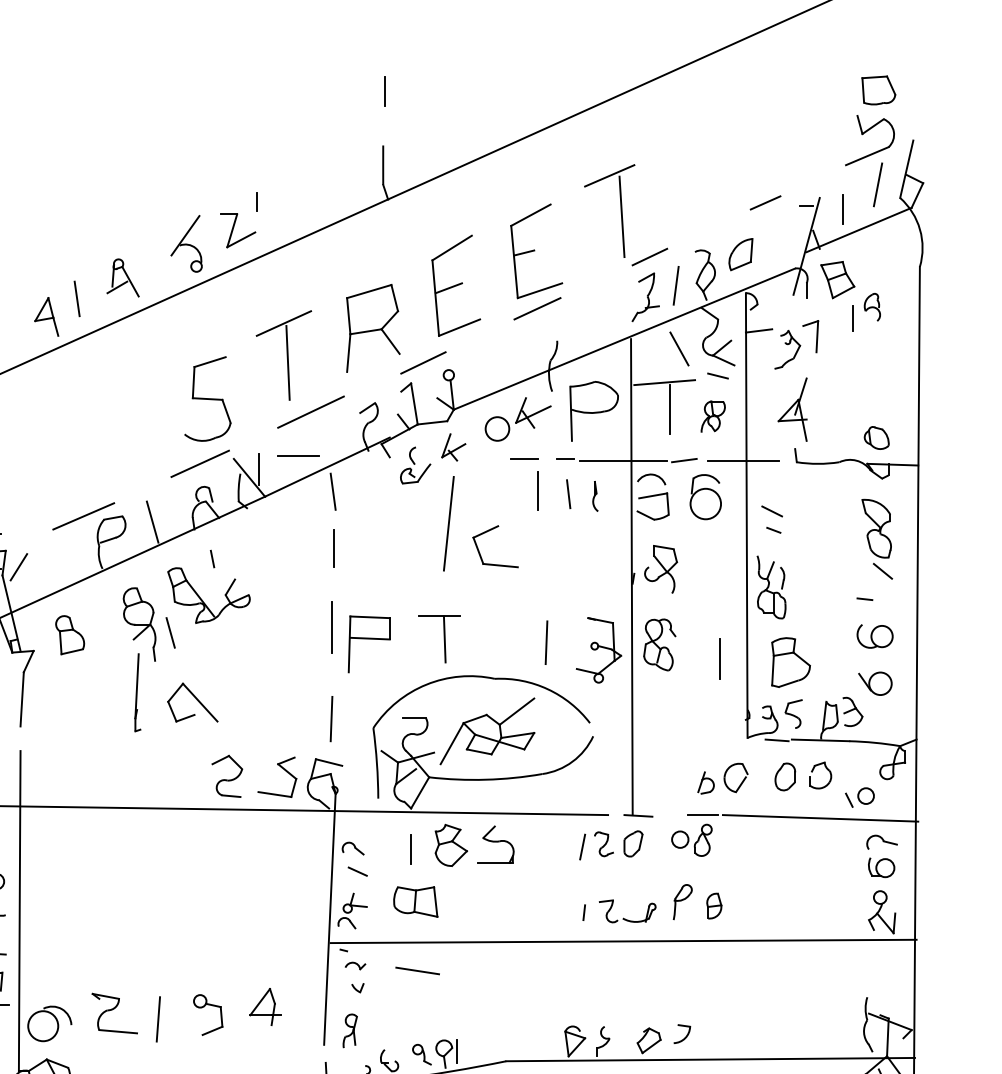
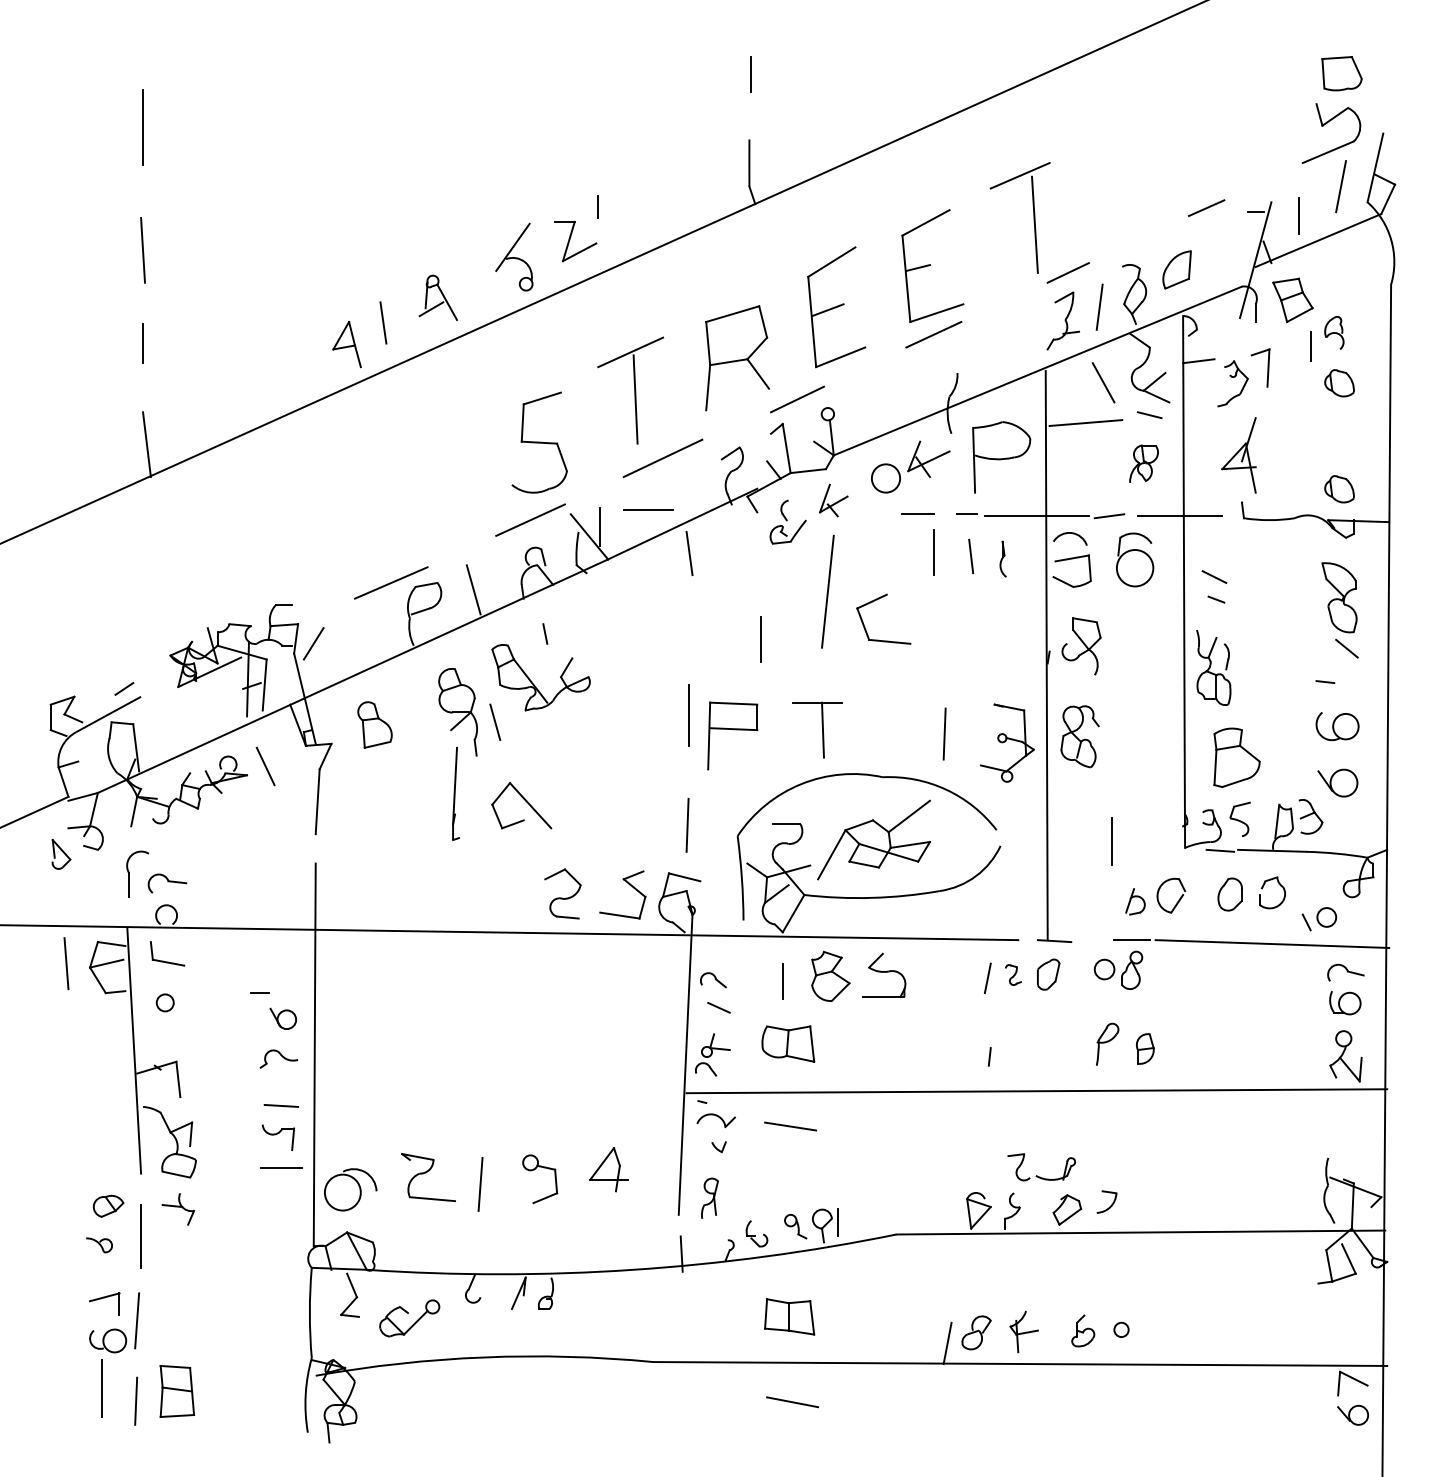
part: (876, 349) -> (1339, 383), added
line: (670, 408) -> (1092, 454), removed
line: (333, 548) -> (760, 639), moved
line: (719, 658) -> (1111, 841), moved
part: (604, 843) -> (1013, 974), size x0.7
part: (624, 918) -> (1037, 1175), moved
part: (354, 965) -> (715, 1120), size x1.6

